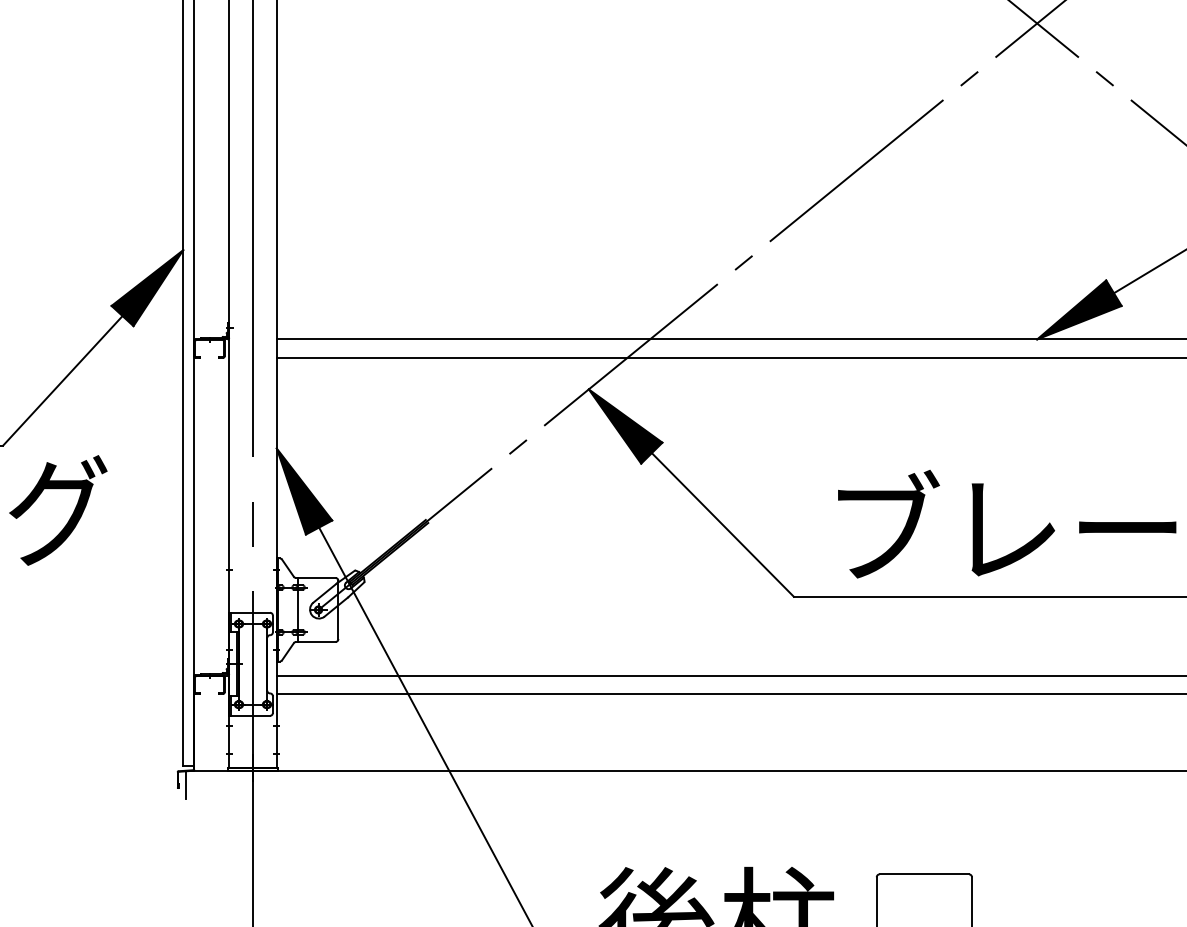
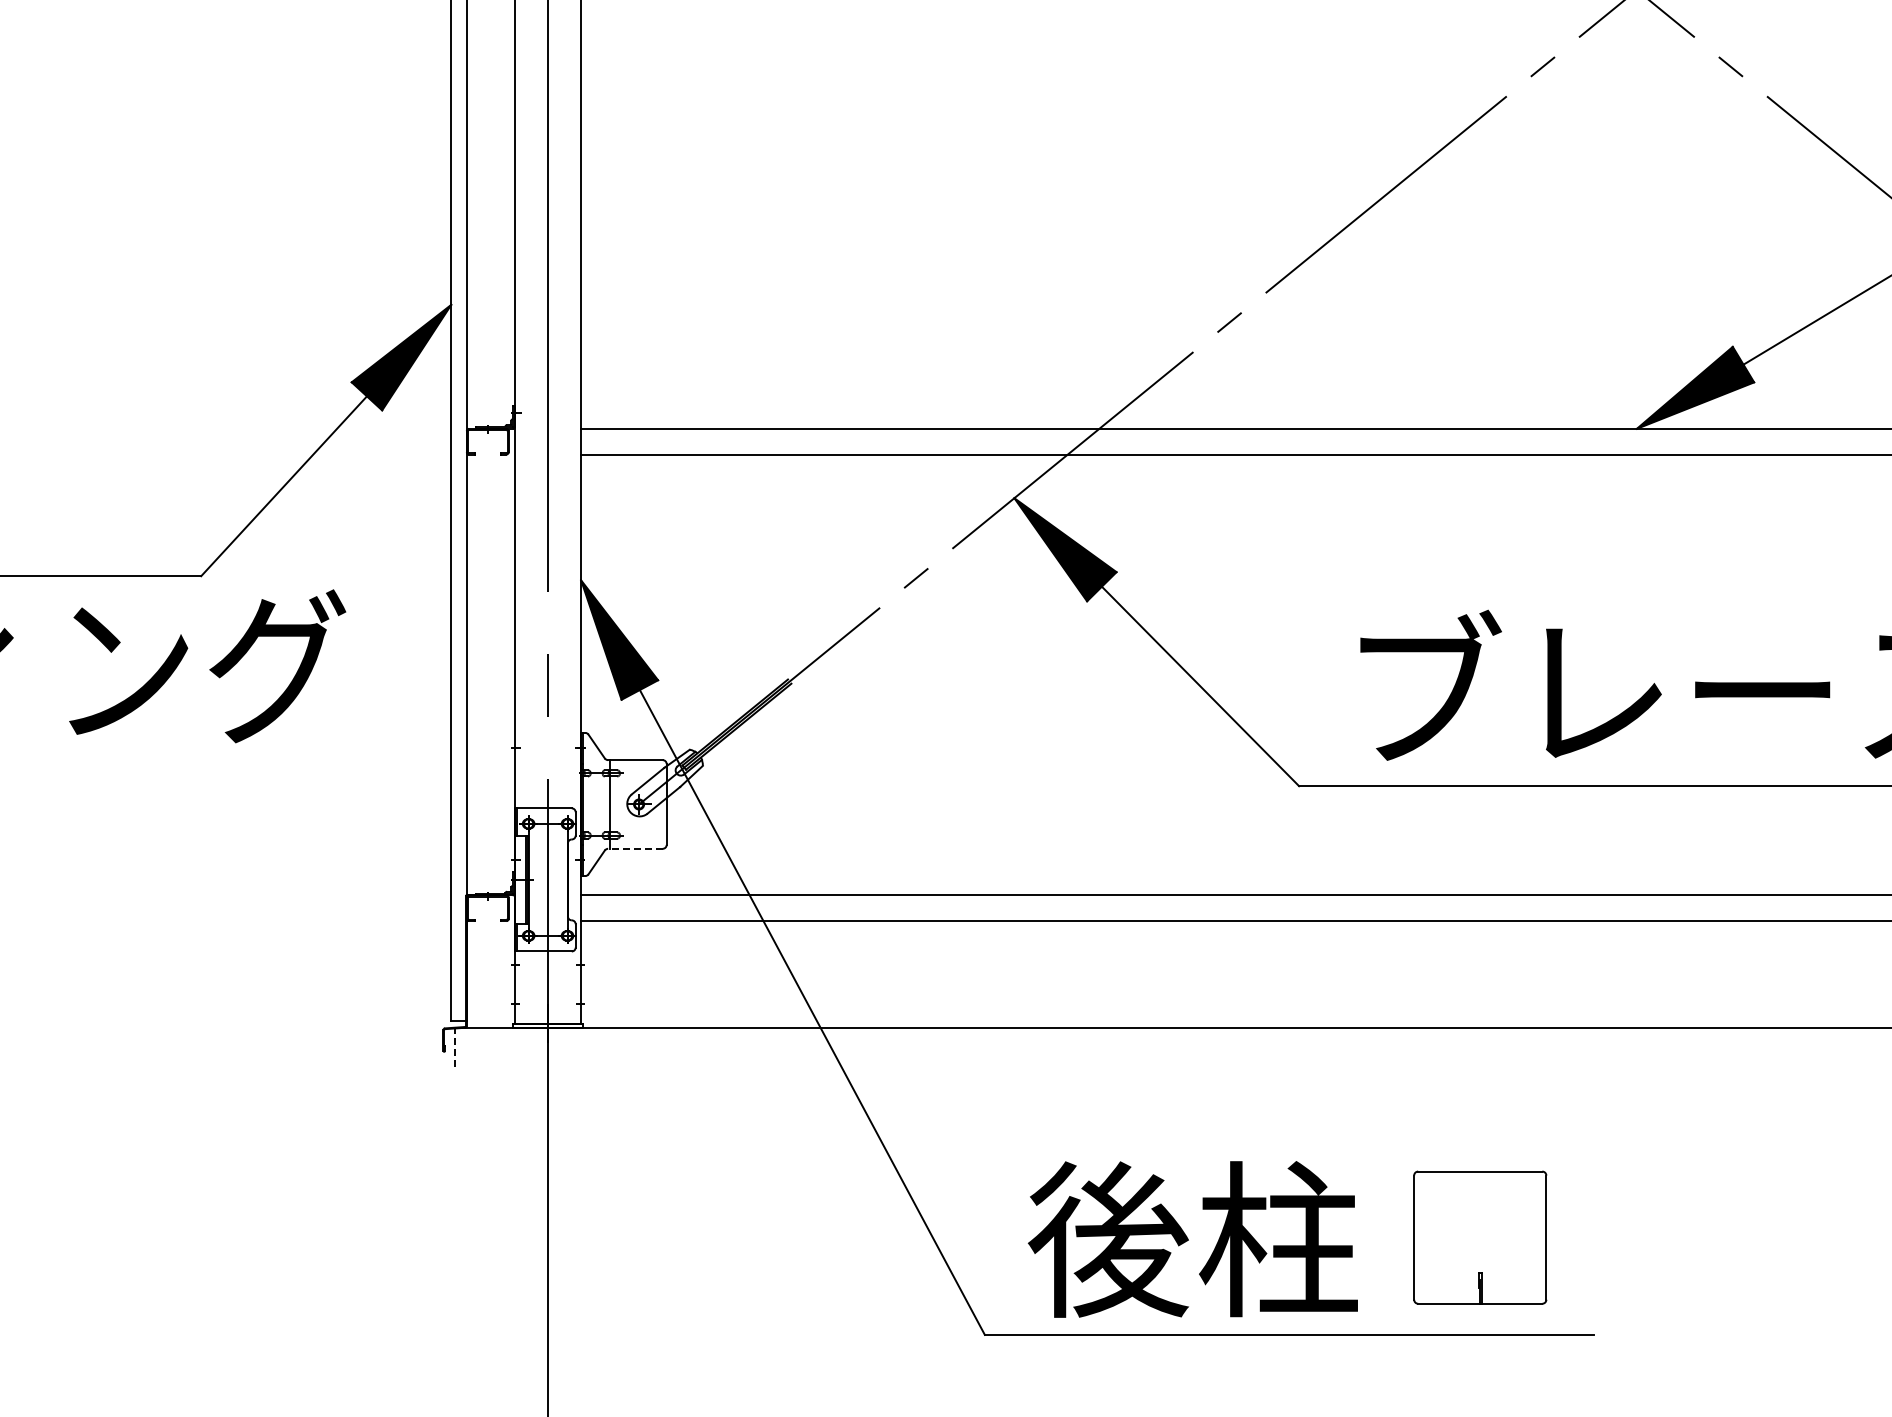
line: (315, 641) -> (634, 848), solid -> dashed
line: (185, 785) -> (454, 1047), solid -> dashed

